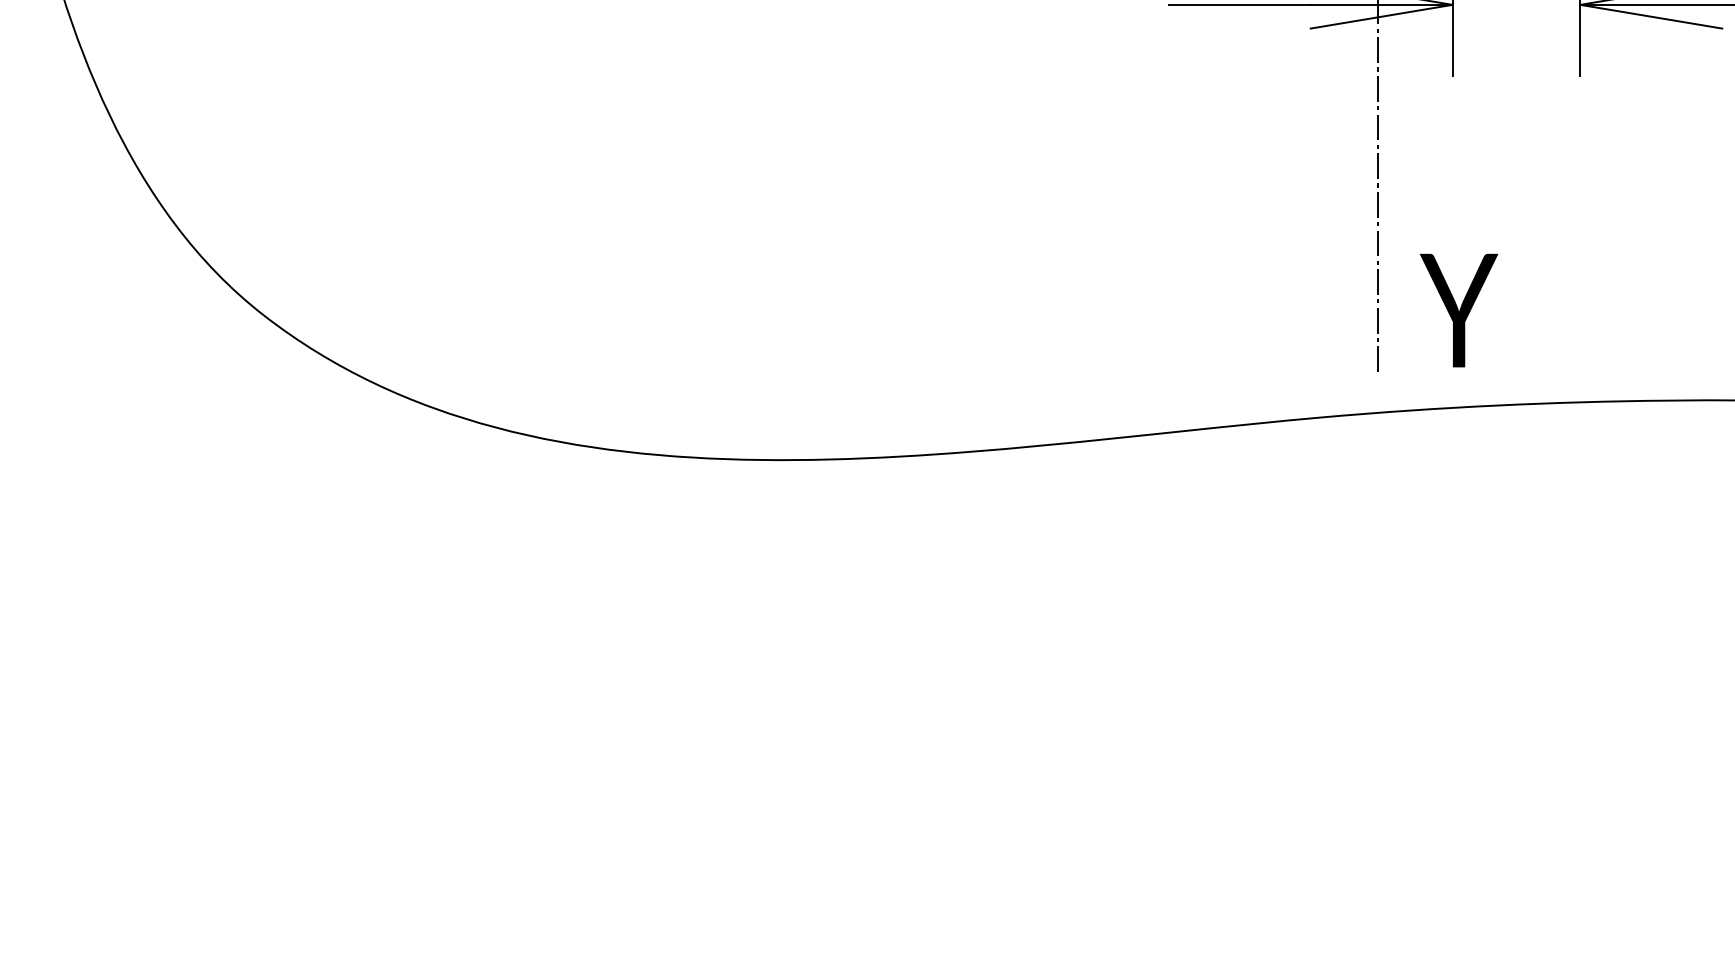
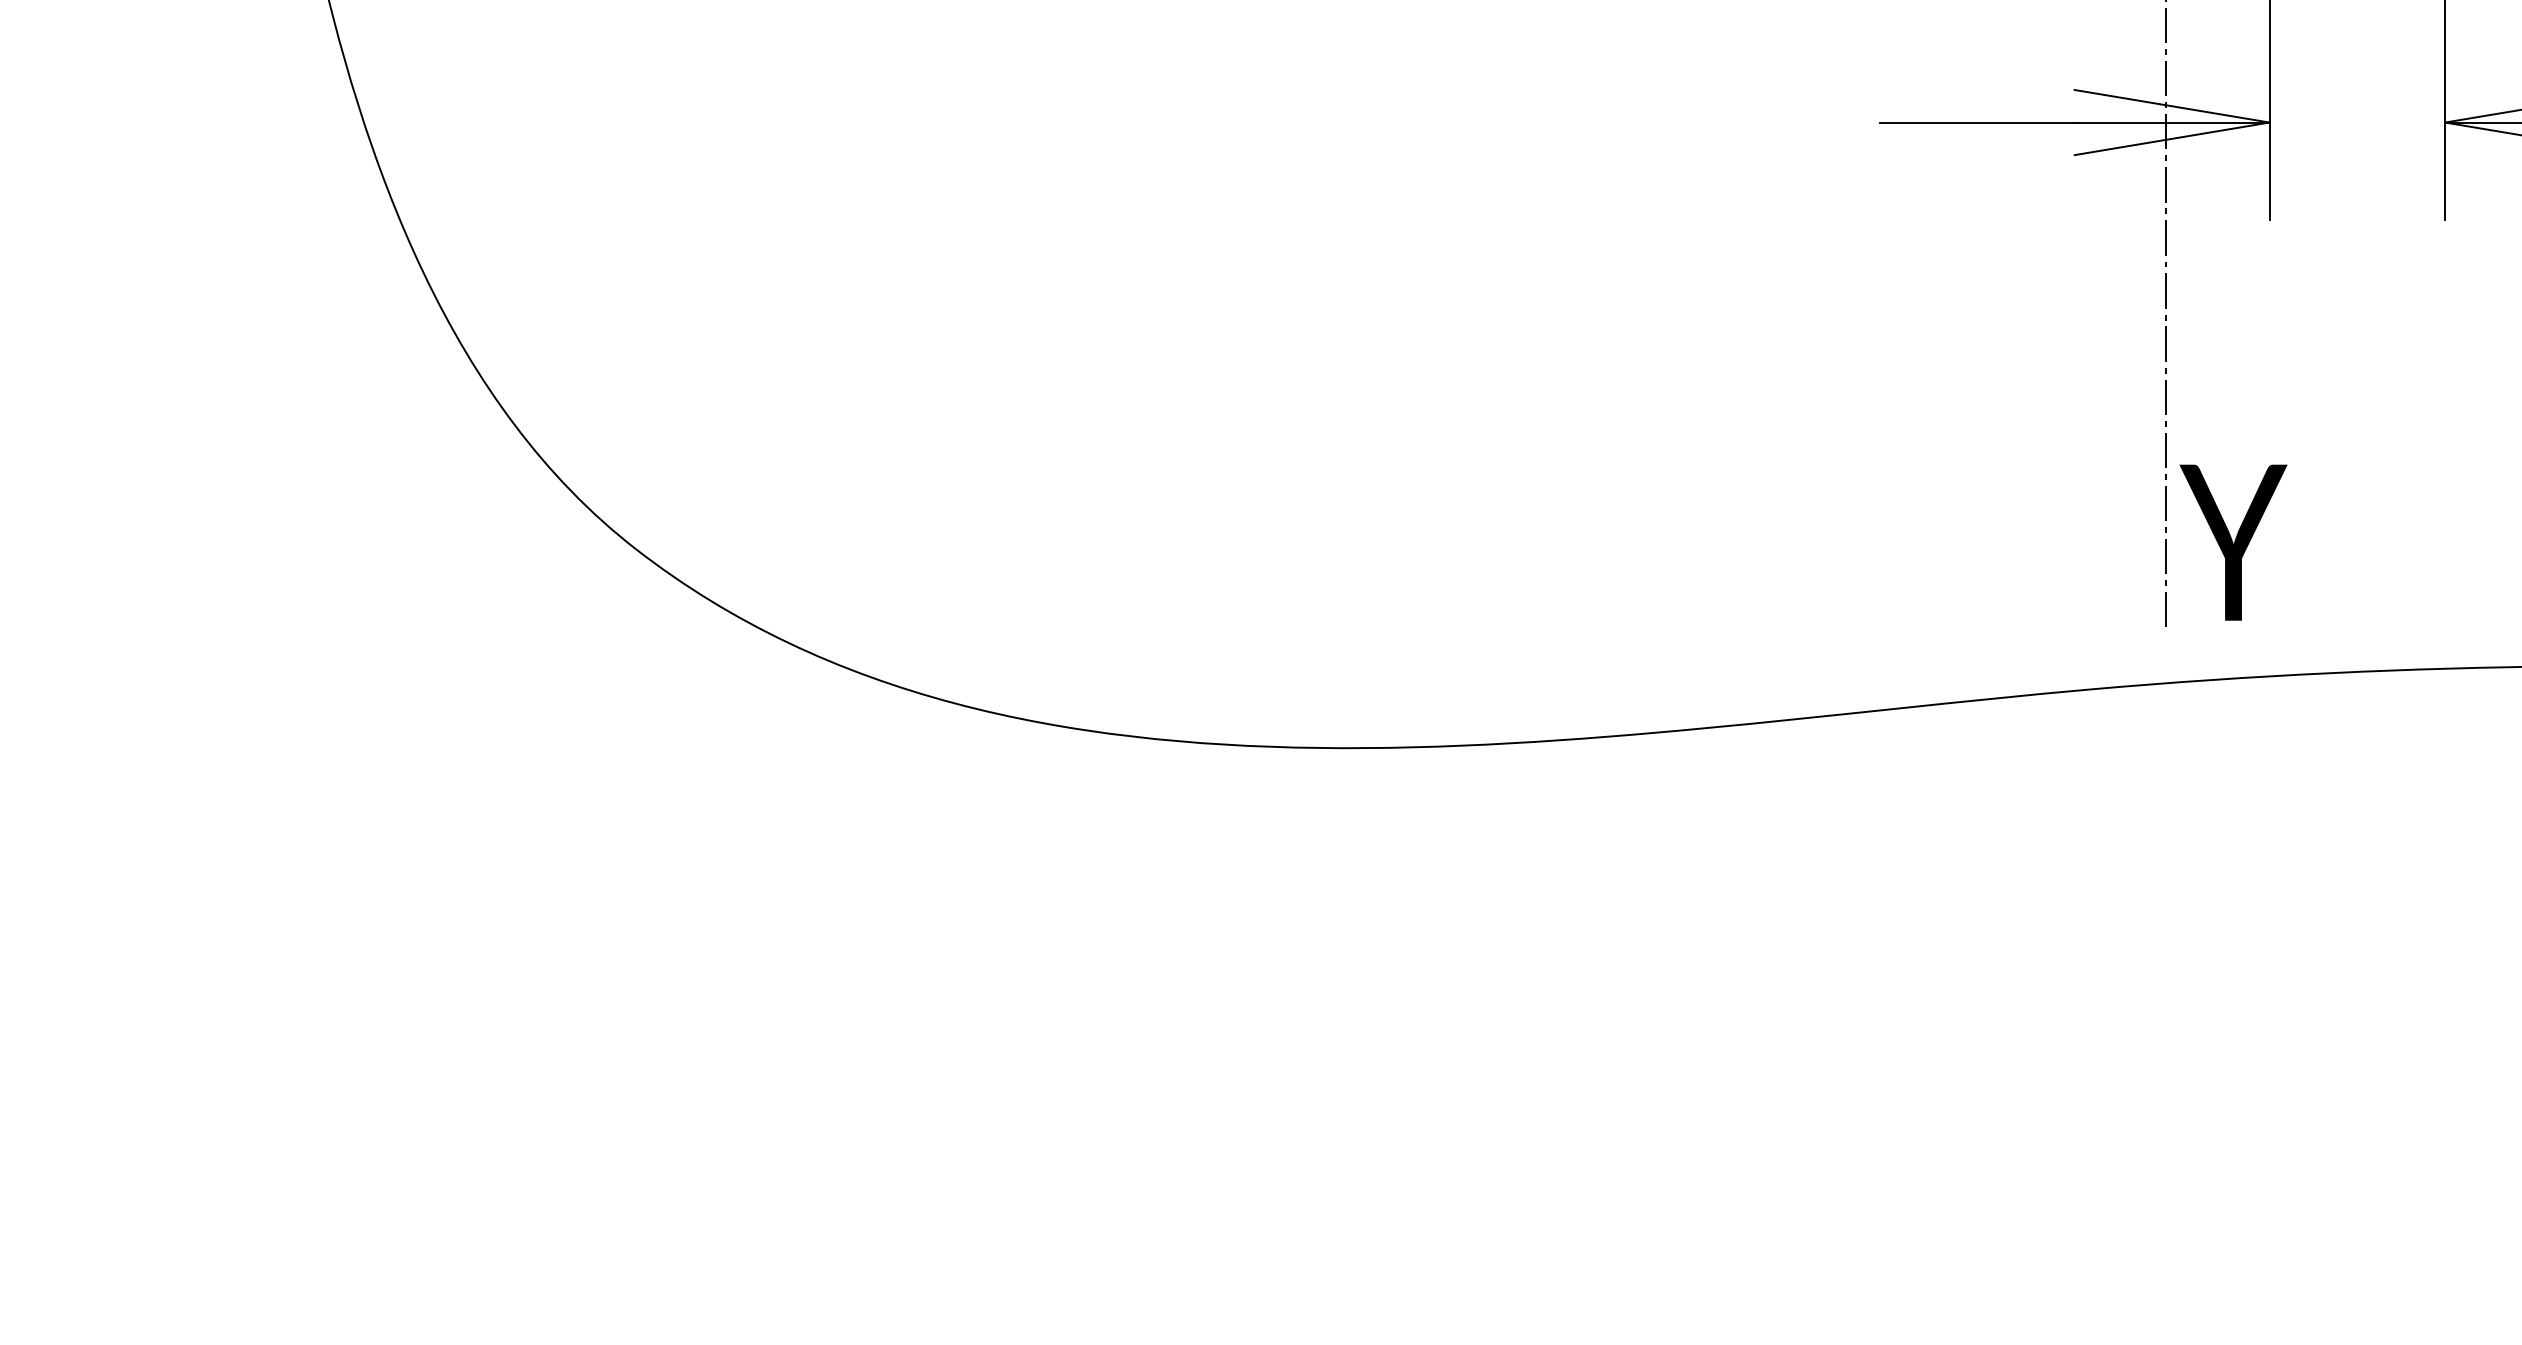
text: (1459, 310) -> (2233, 542), moved

